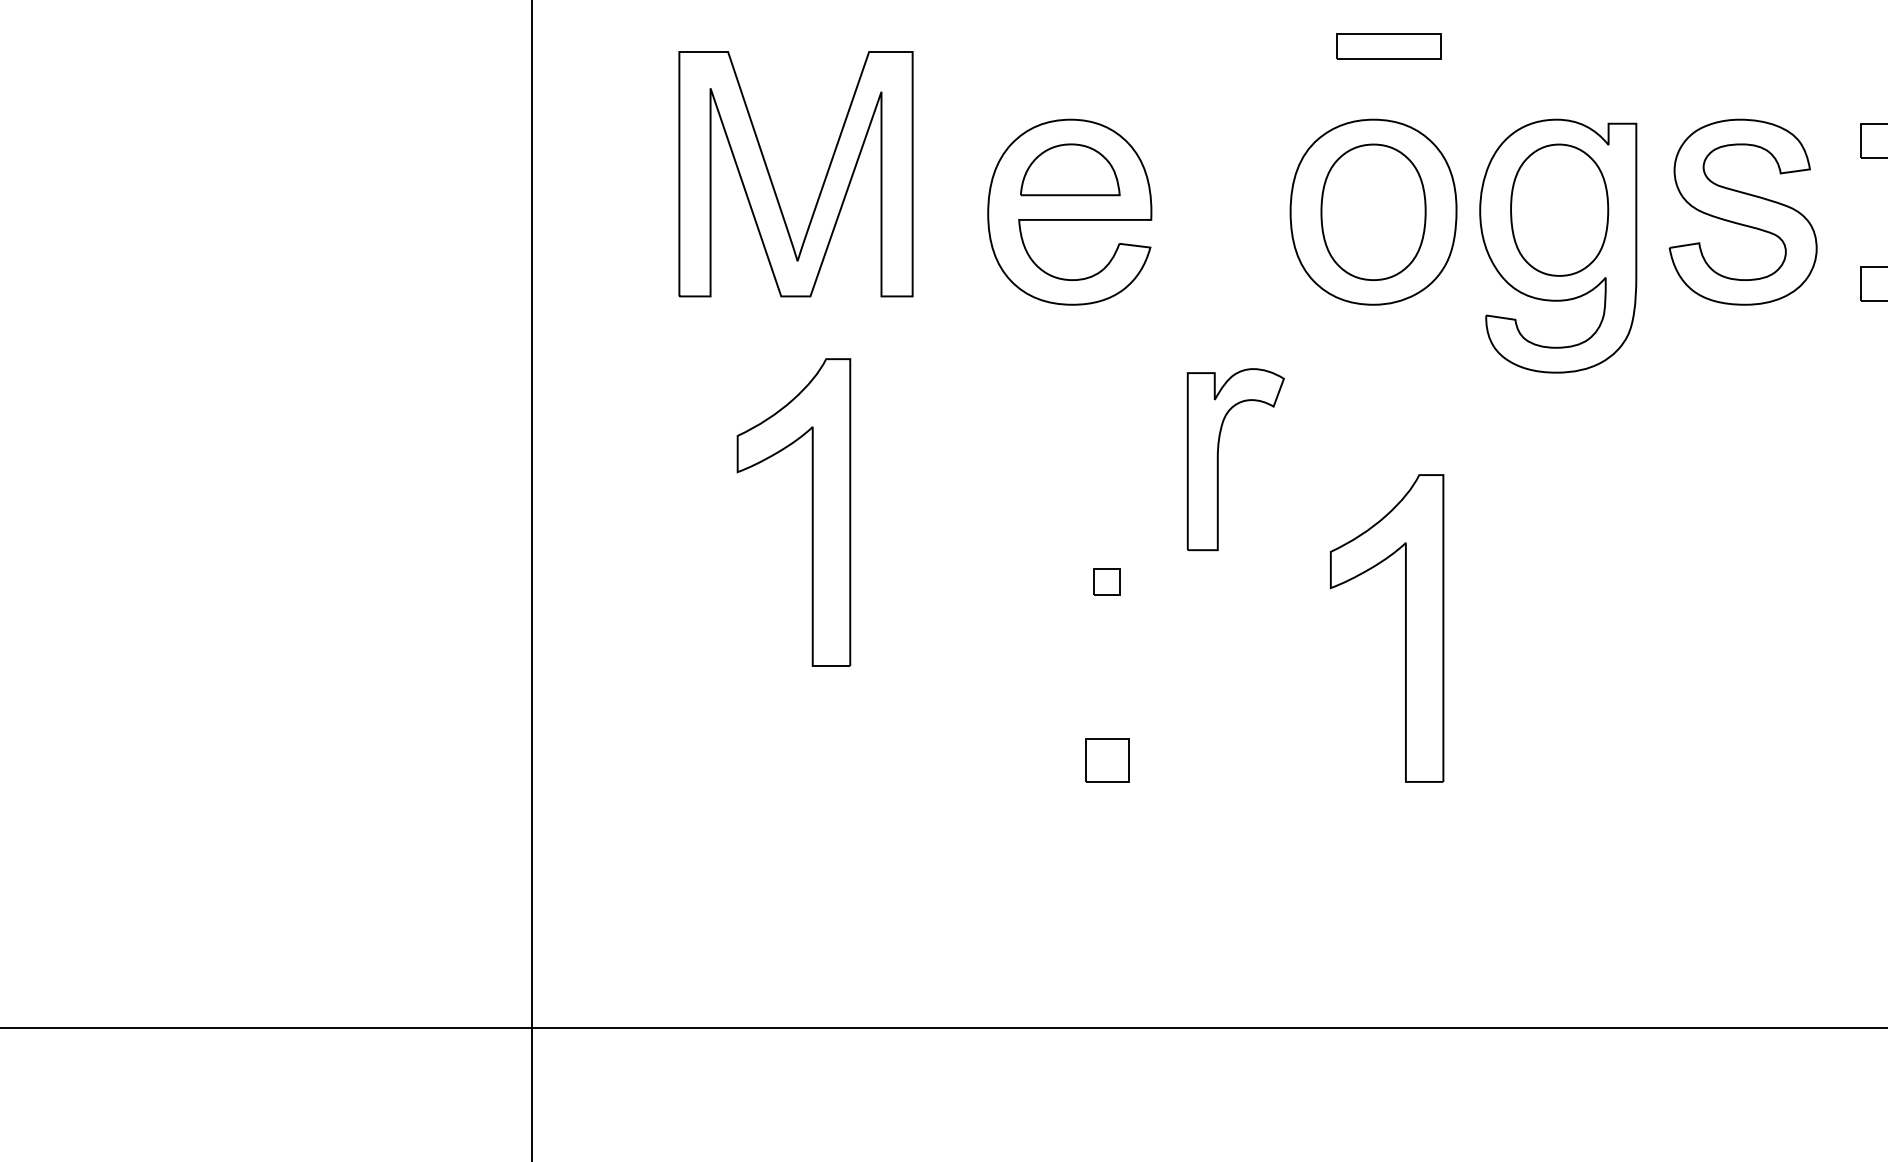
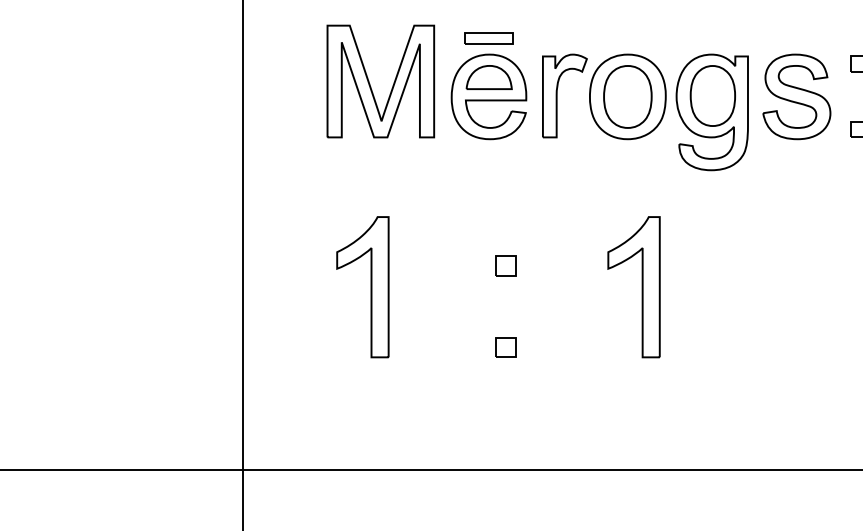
part: (1388, 47) -> (488, 38), moved
part: (773, 178) -> (370, 83), moved
part: (1219, 458) -> (557, 95), moved
part: (810, 513) -> (370, 287), moved
part: (1105, 581) -> (505, 265), size x1.67

